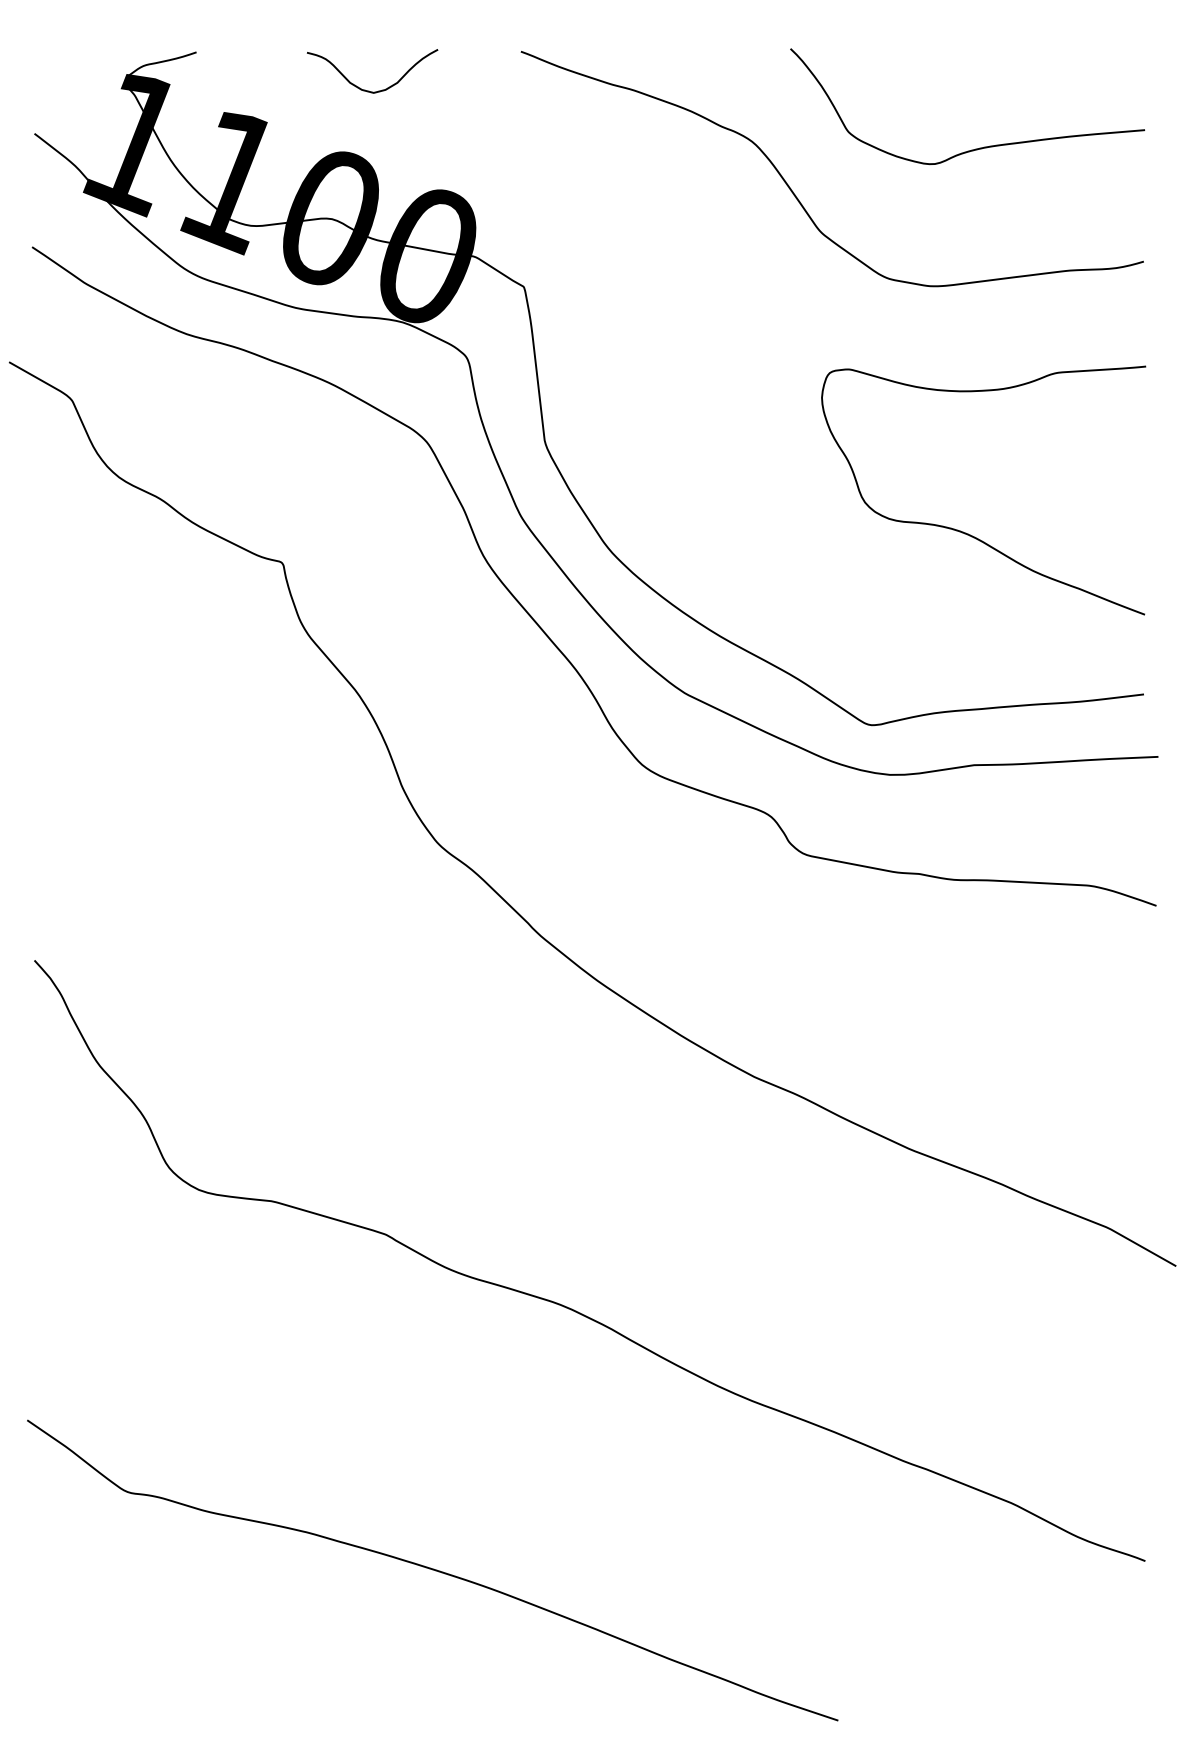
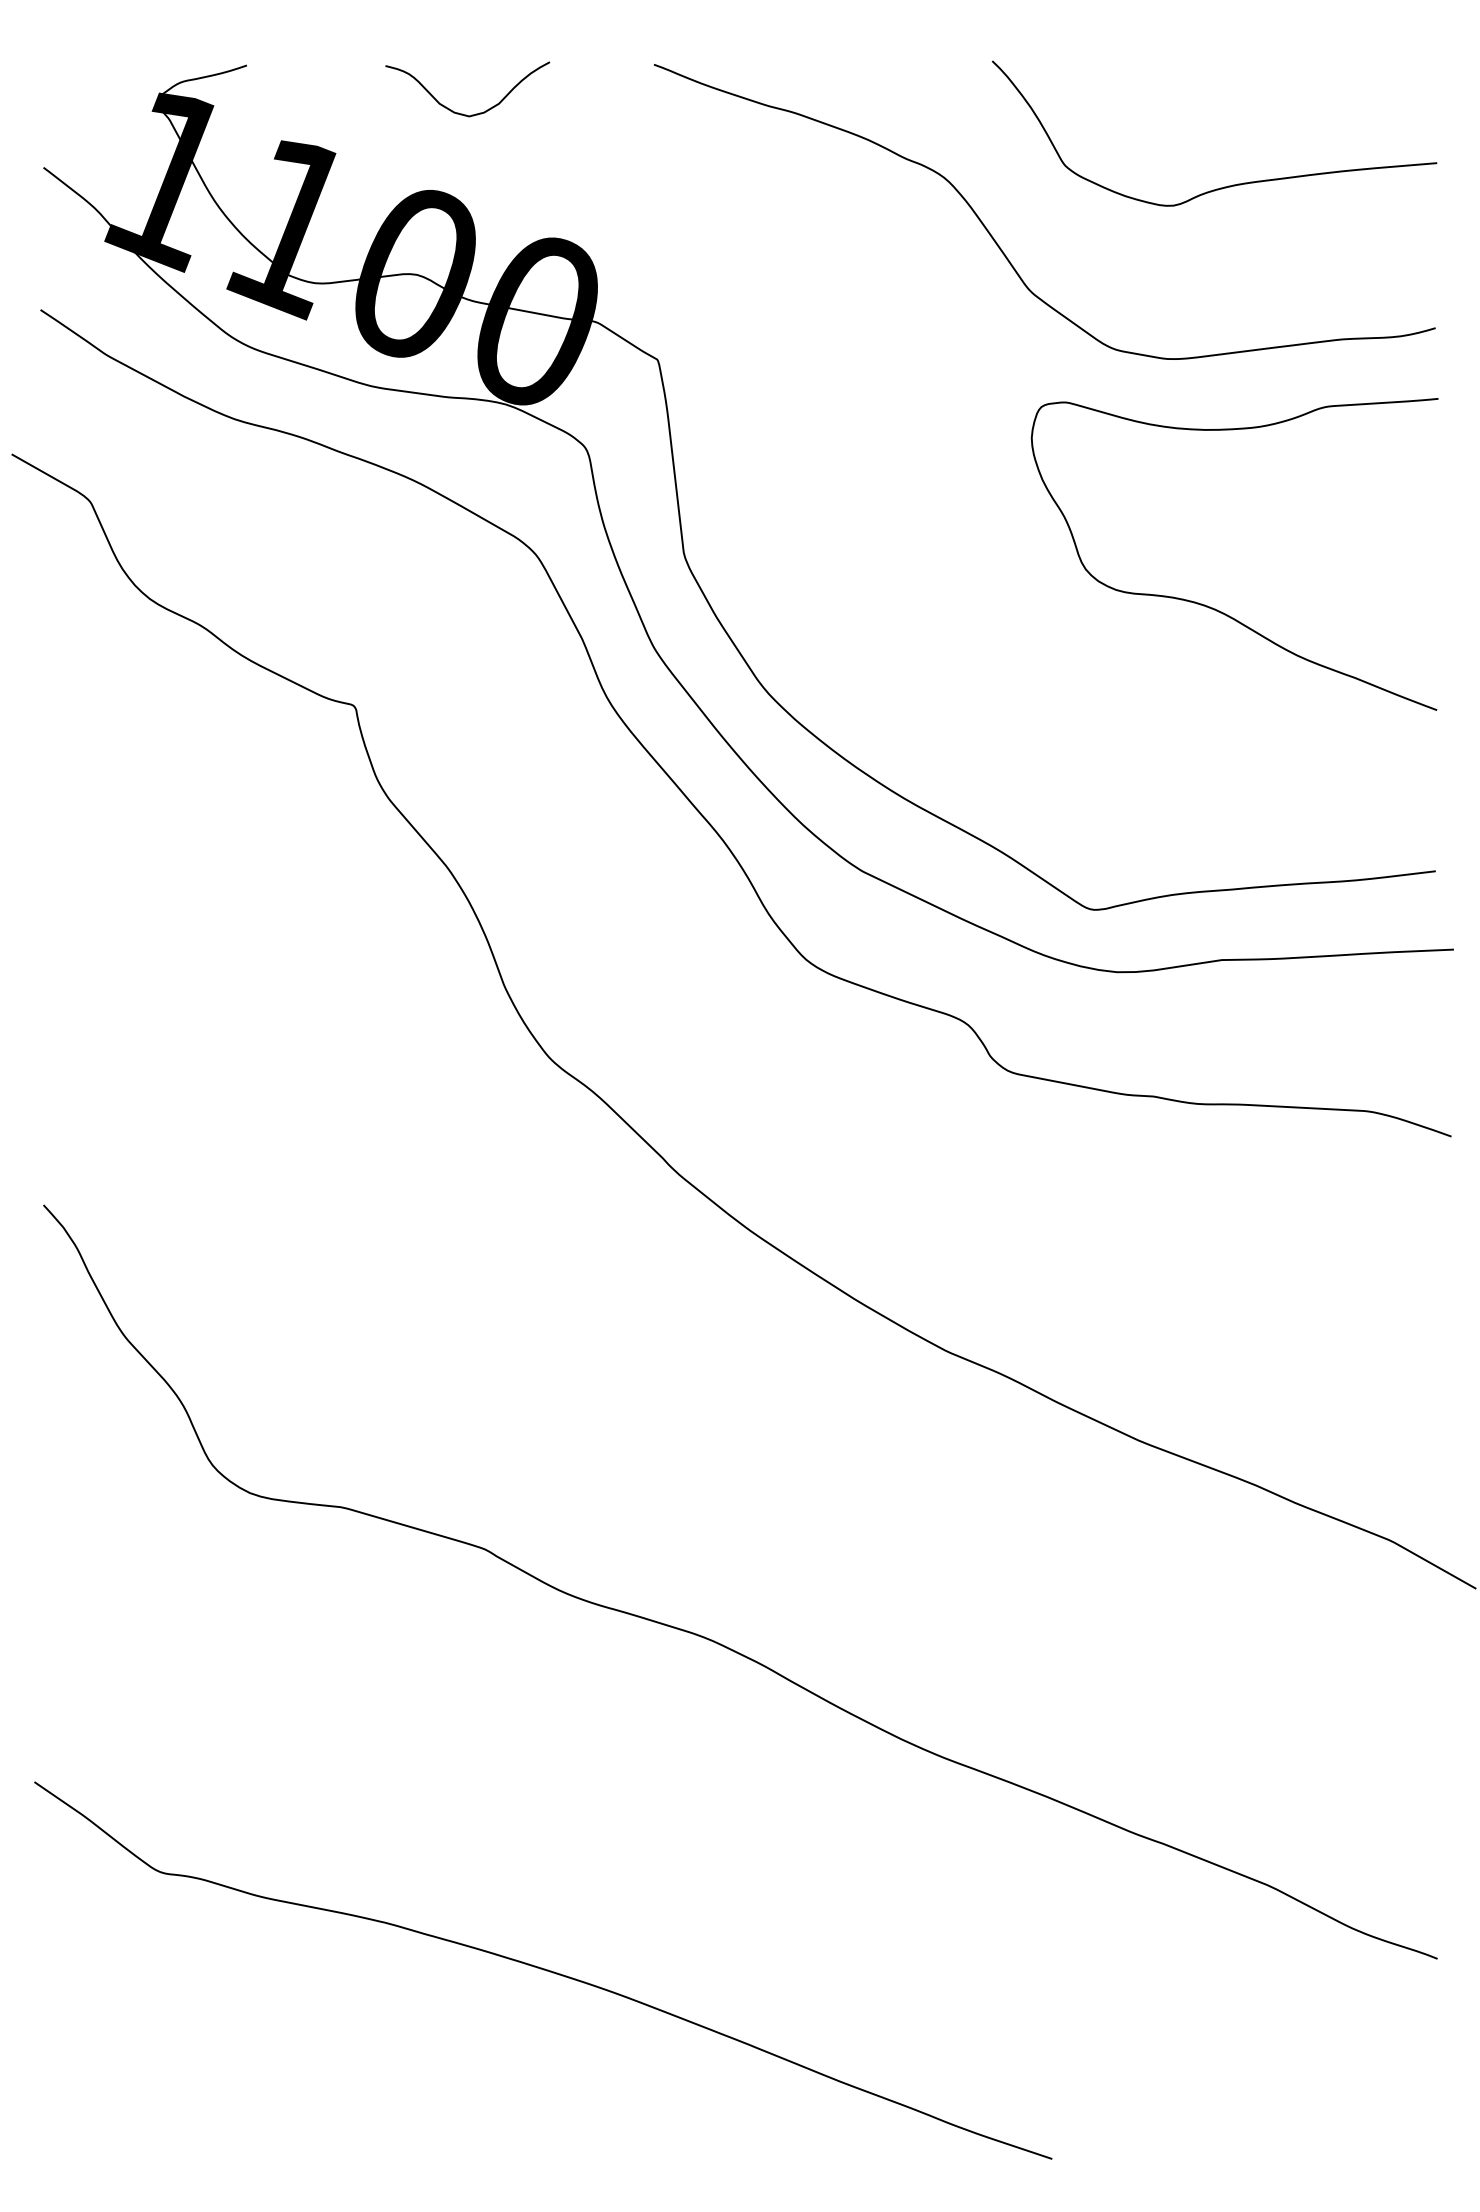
curve: (968, 533) -> (1215, 608), moved

